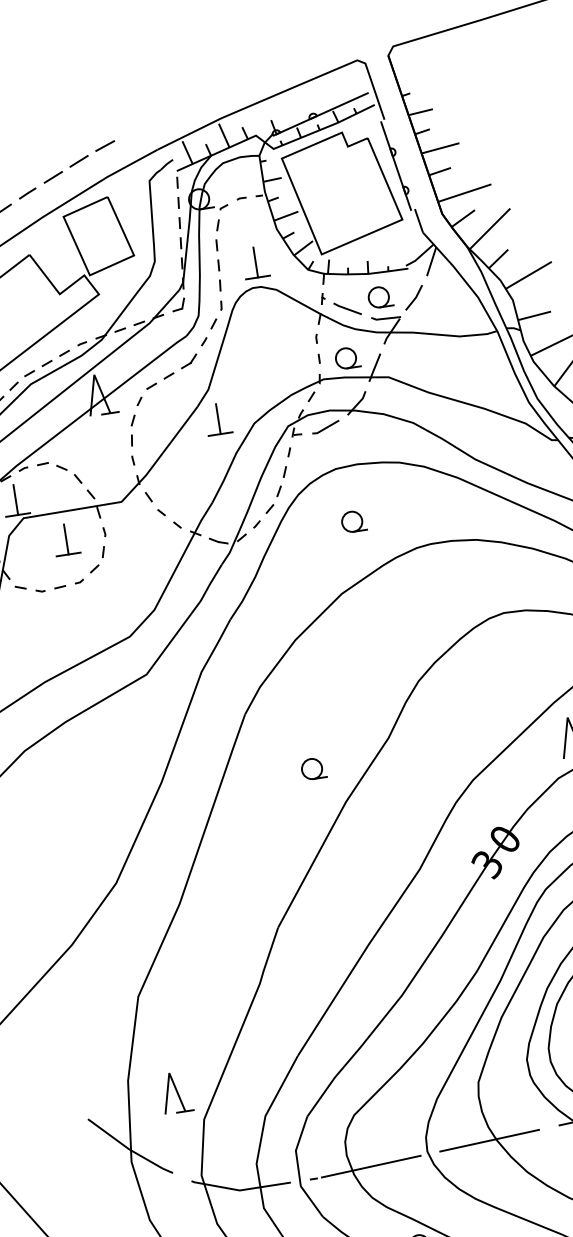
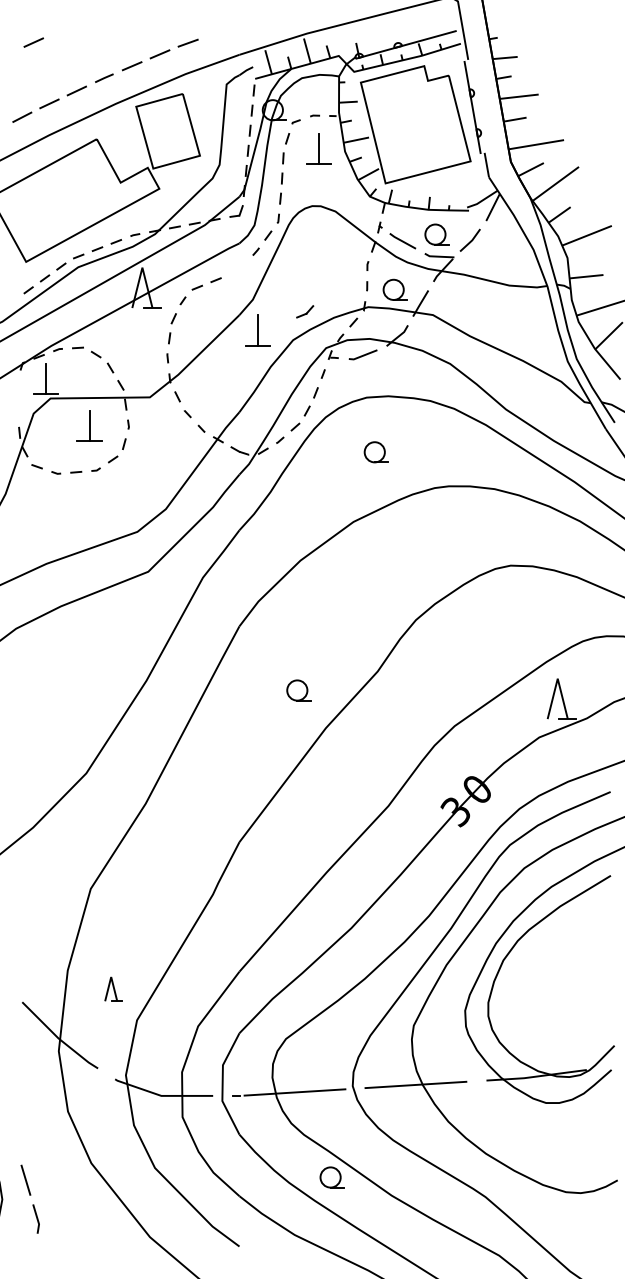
part: (254, 261) -> (318, 148), moved
part: (189, 361) -> (305, 311), moved
part: (176, 1091) -> (113, 988), size x0.6

